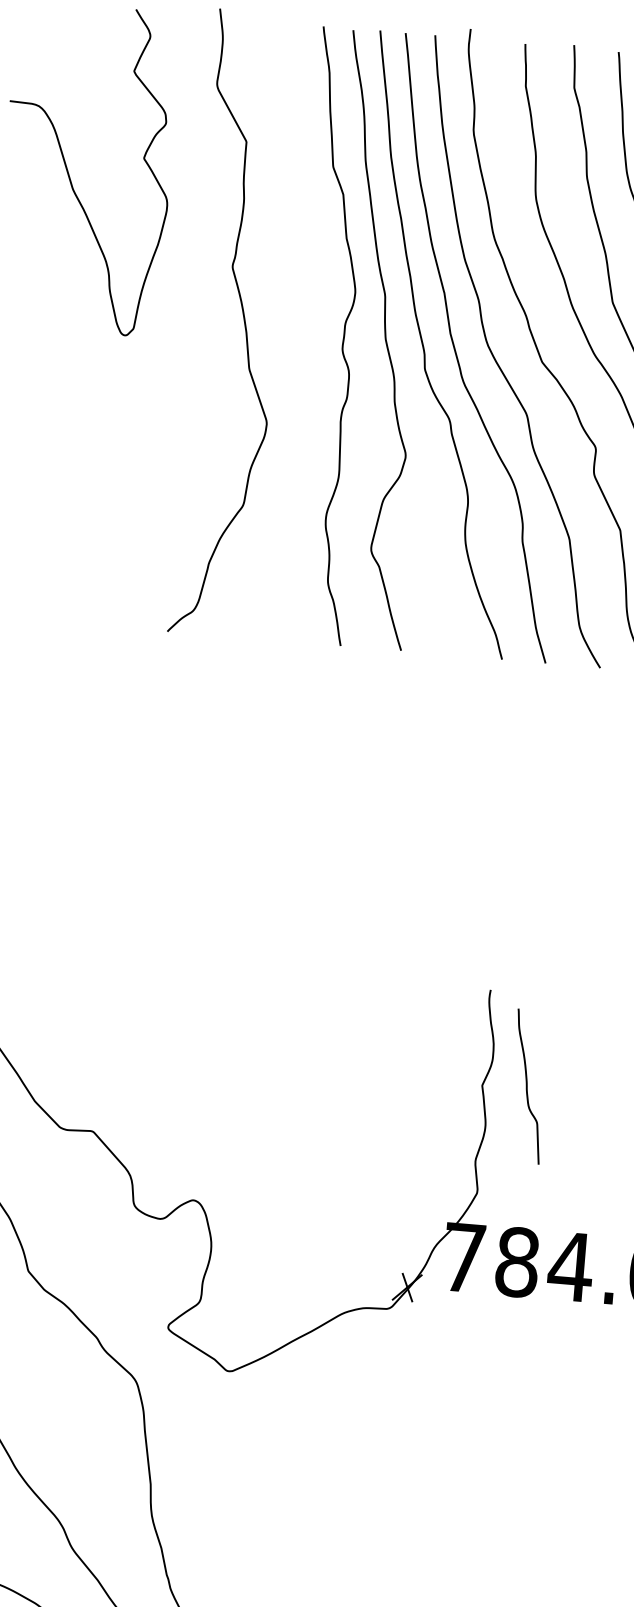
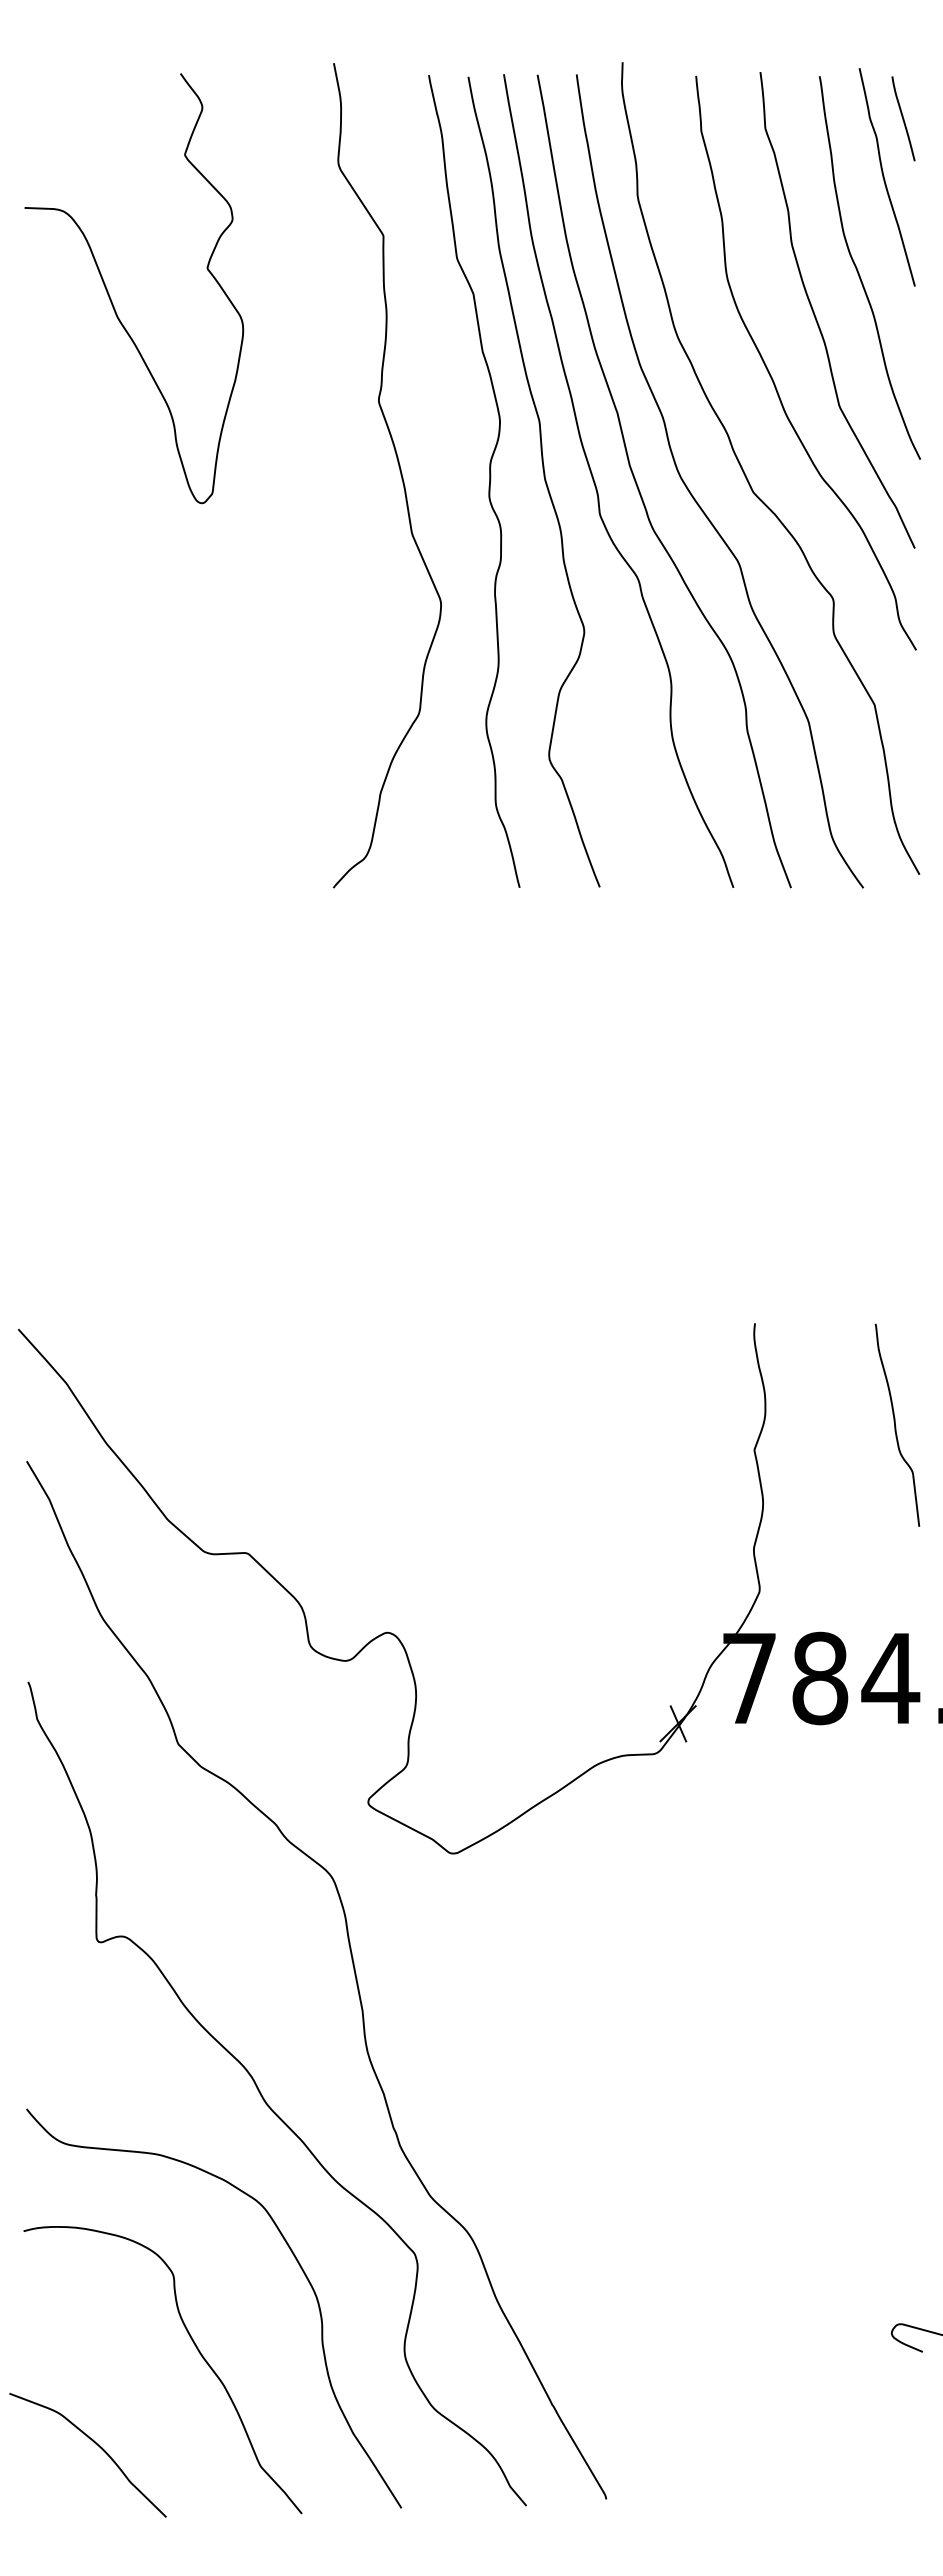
curve: (243, 320) -> (399, 470), moved
curve: (527, 1085) -> (895, 1424), moved

